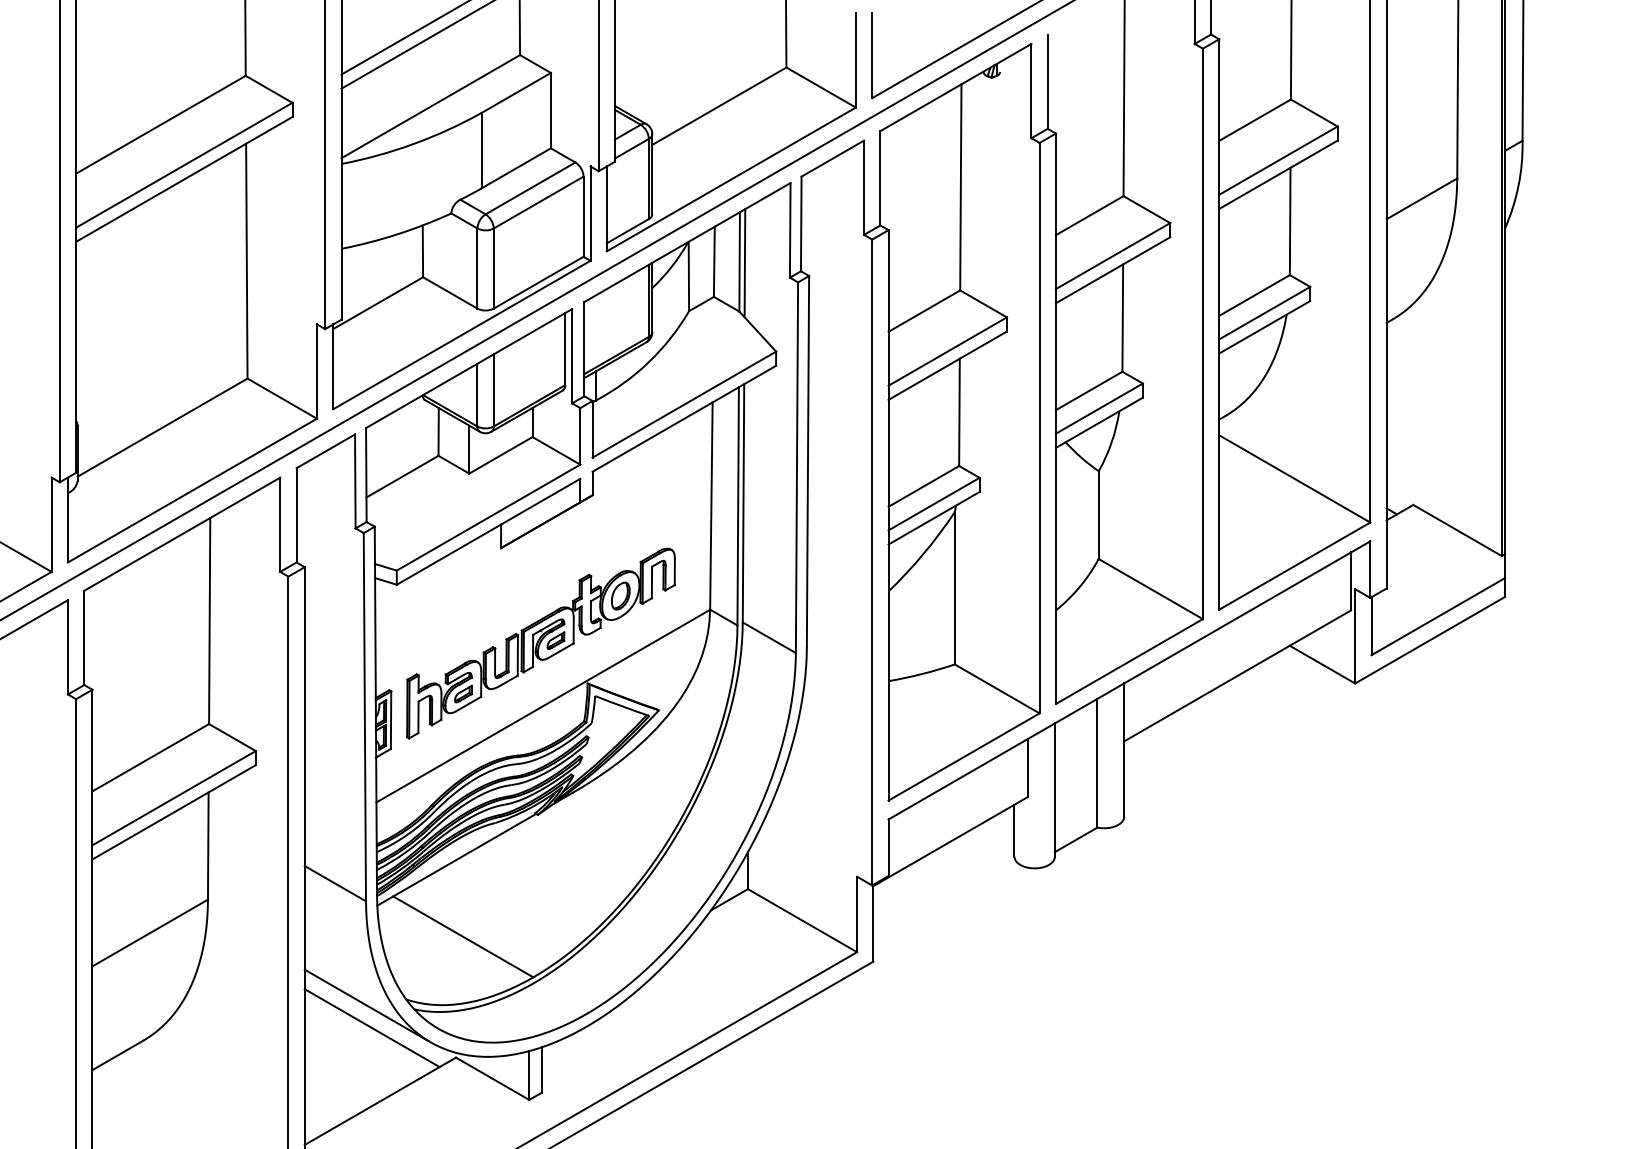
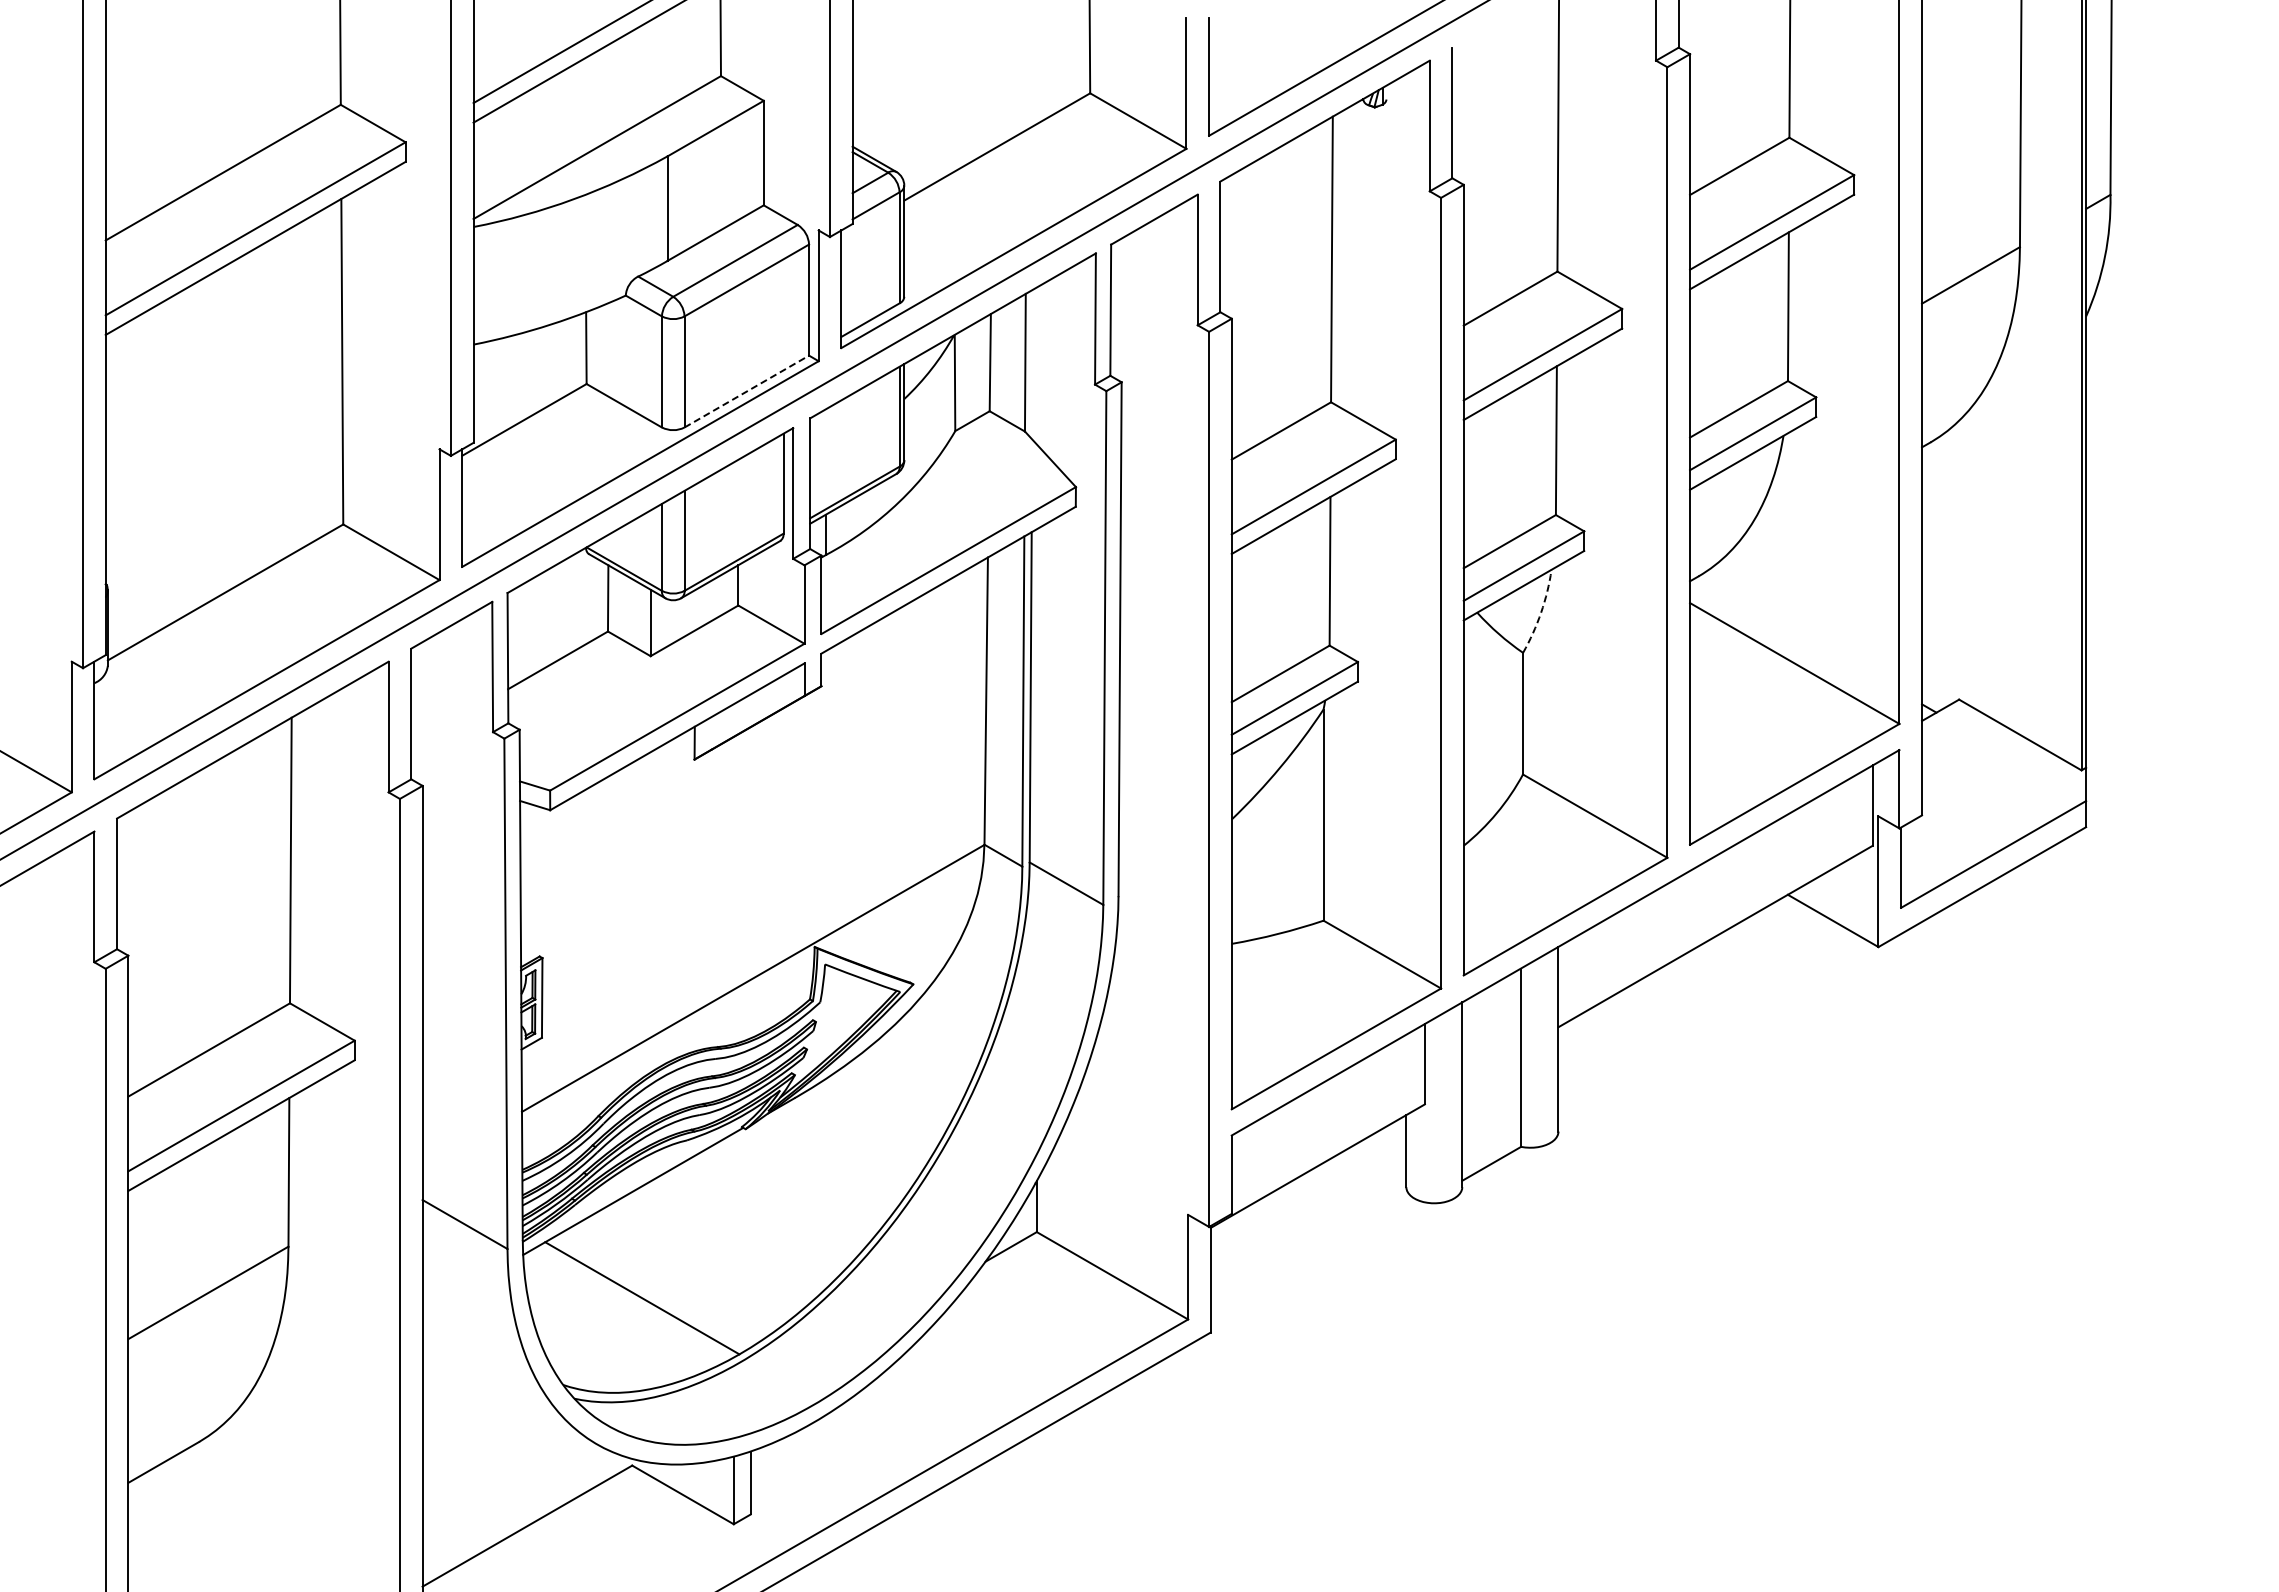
line: (744, 263) -> (1032, 364), removed
line: (538, 282) -> (746, 391), solid -> dashed
arc: (1112, 442) -> (1541, 612), solid -> dashed
part: (540, 643) -> (749, 891), removed
line: (367, 1005) -> (509, 1393), removed
line: (371, 1027) -> (515, 1424), removed

